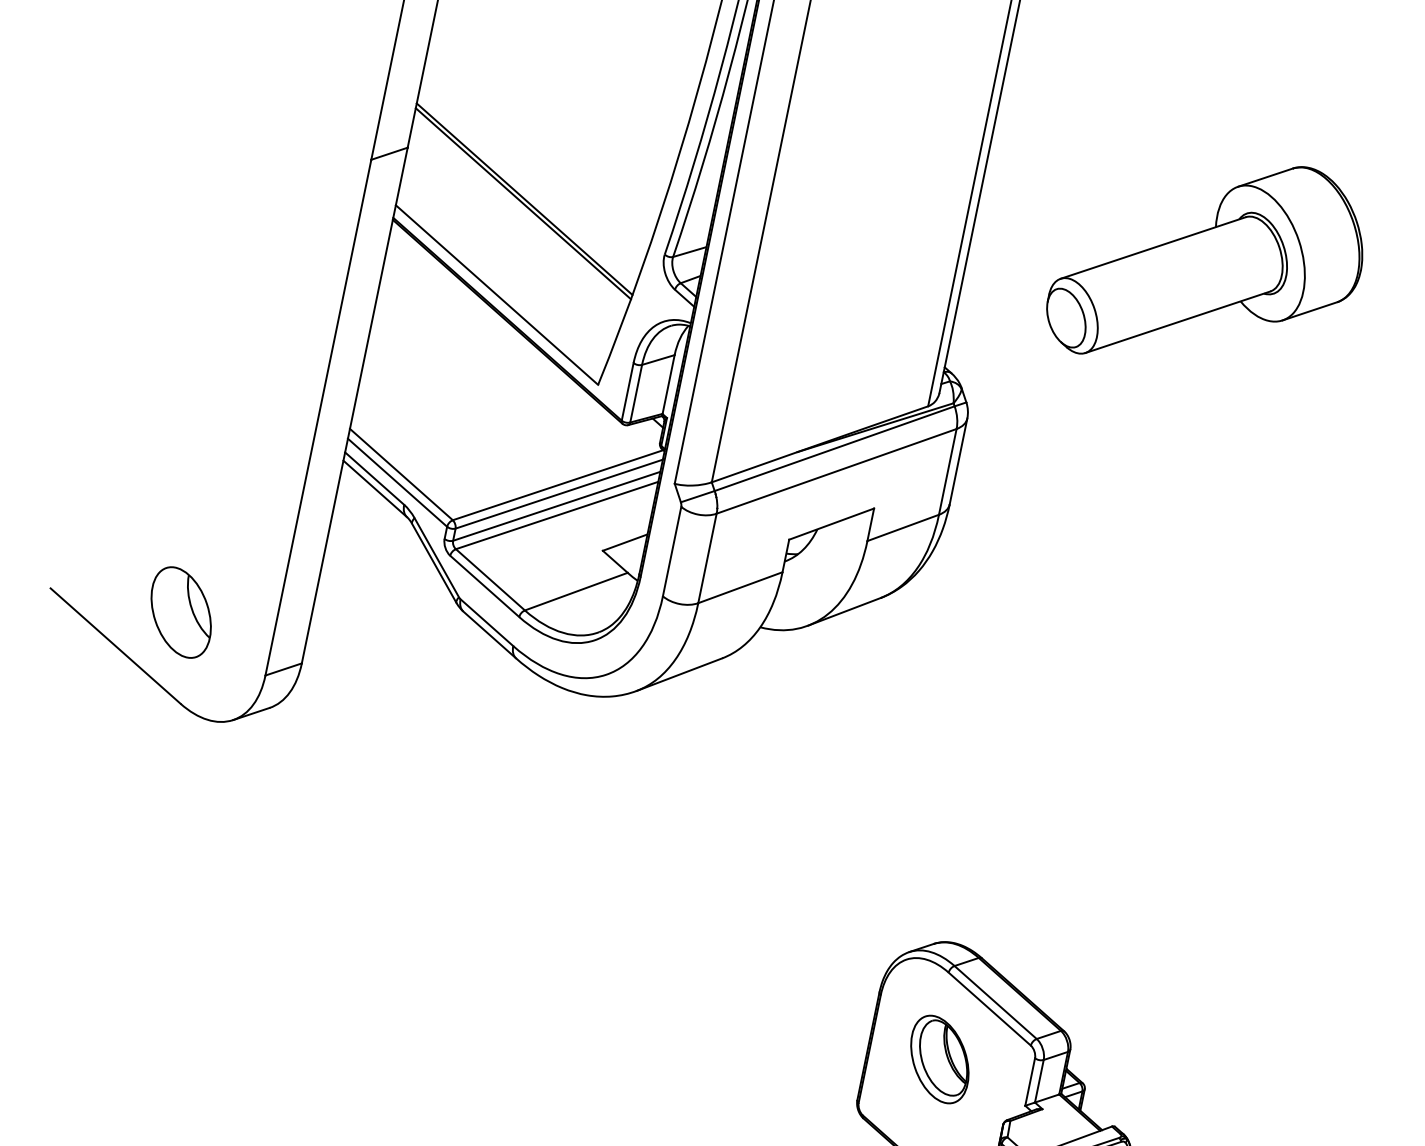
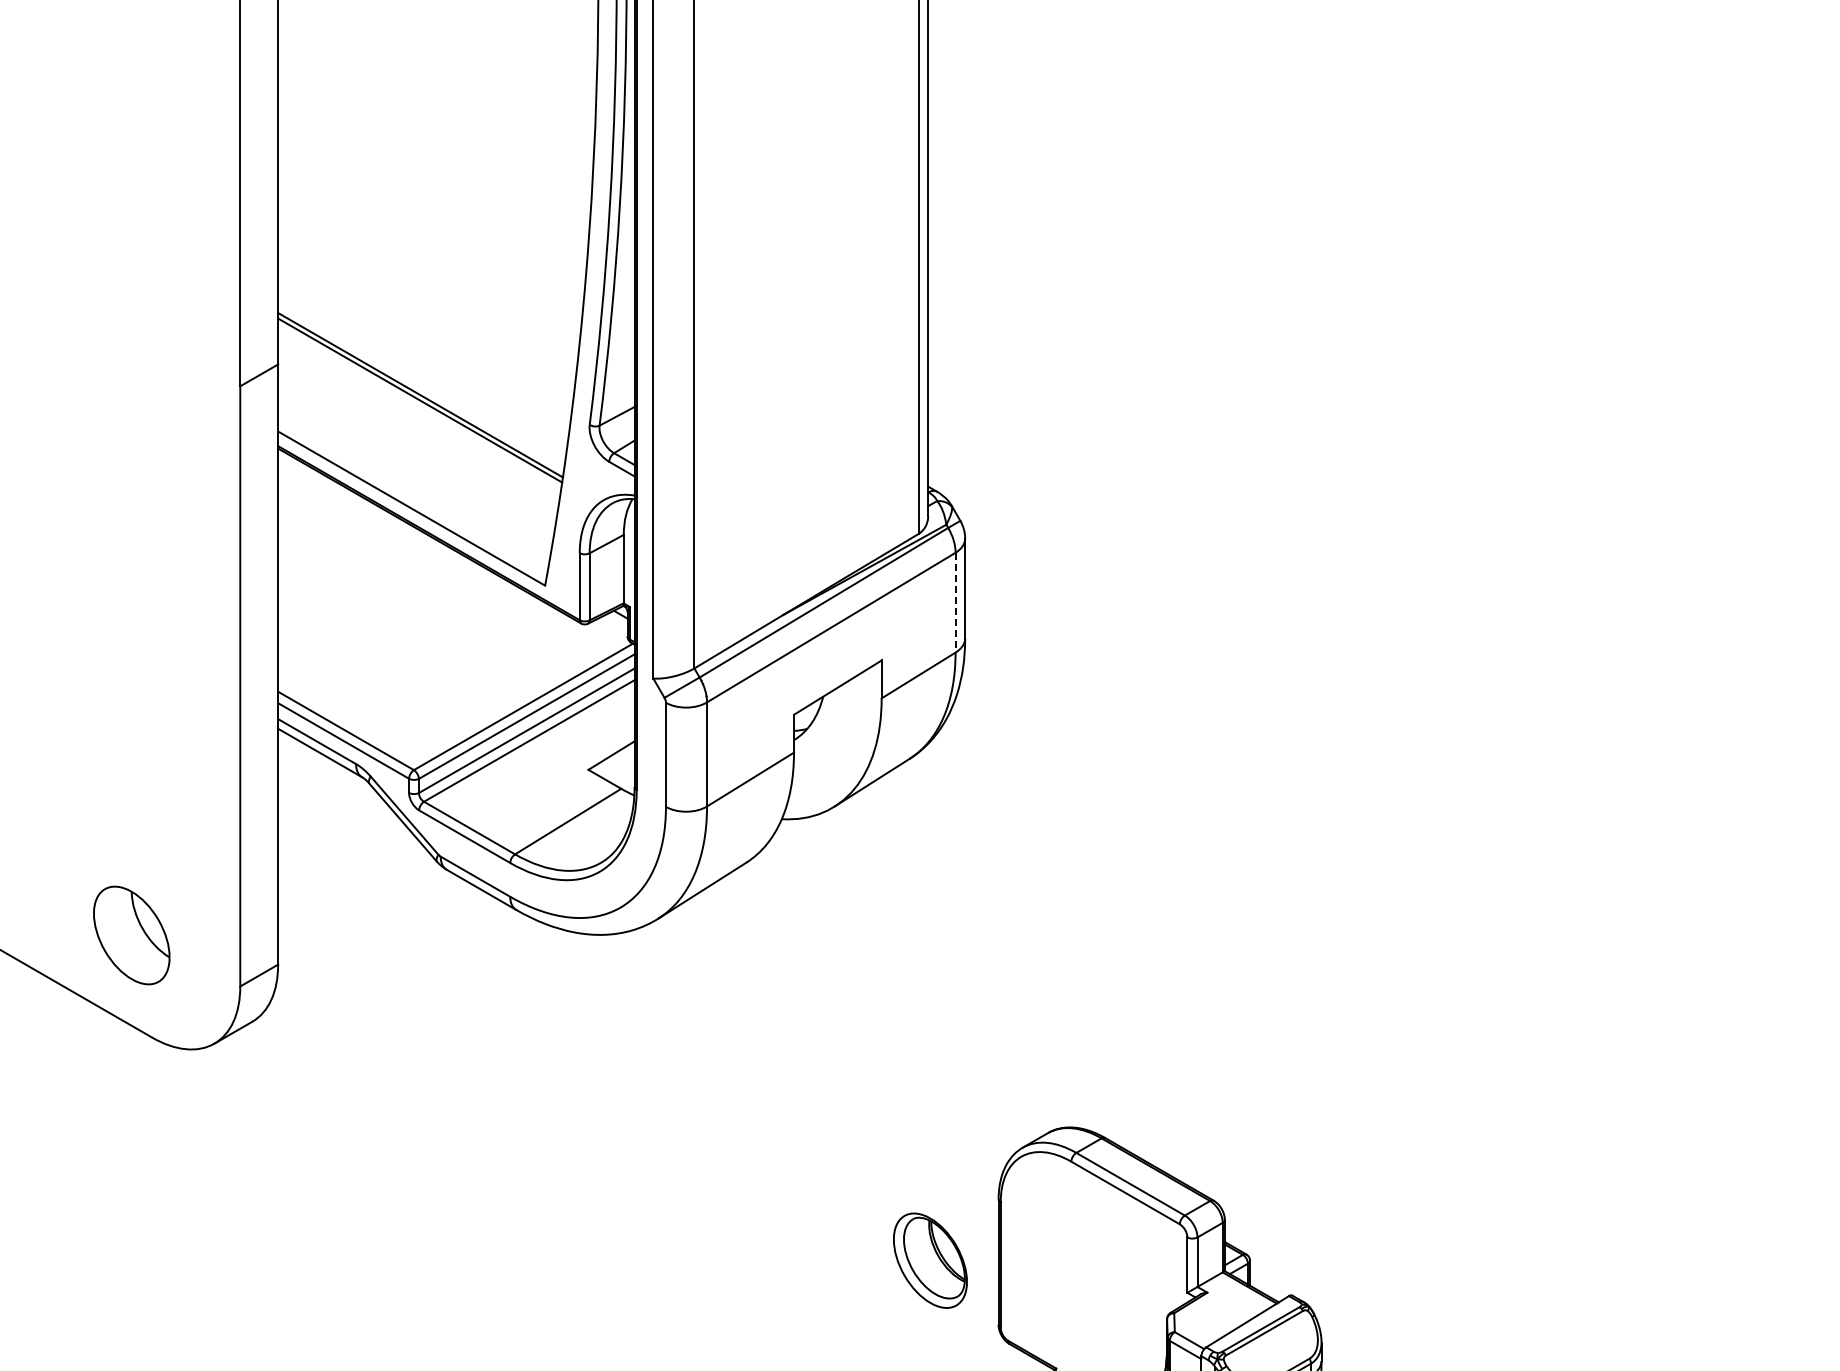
part: (1208, 263) -> (1199, 310), removed
line: (947, 471) -> (955, 602), solid -> dashed
part: (939, 1059) -> (930, 1260), moved

